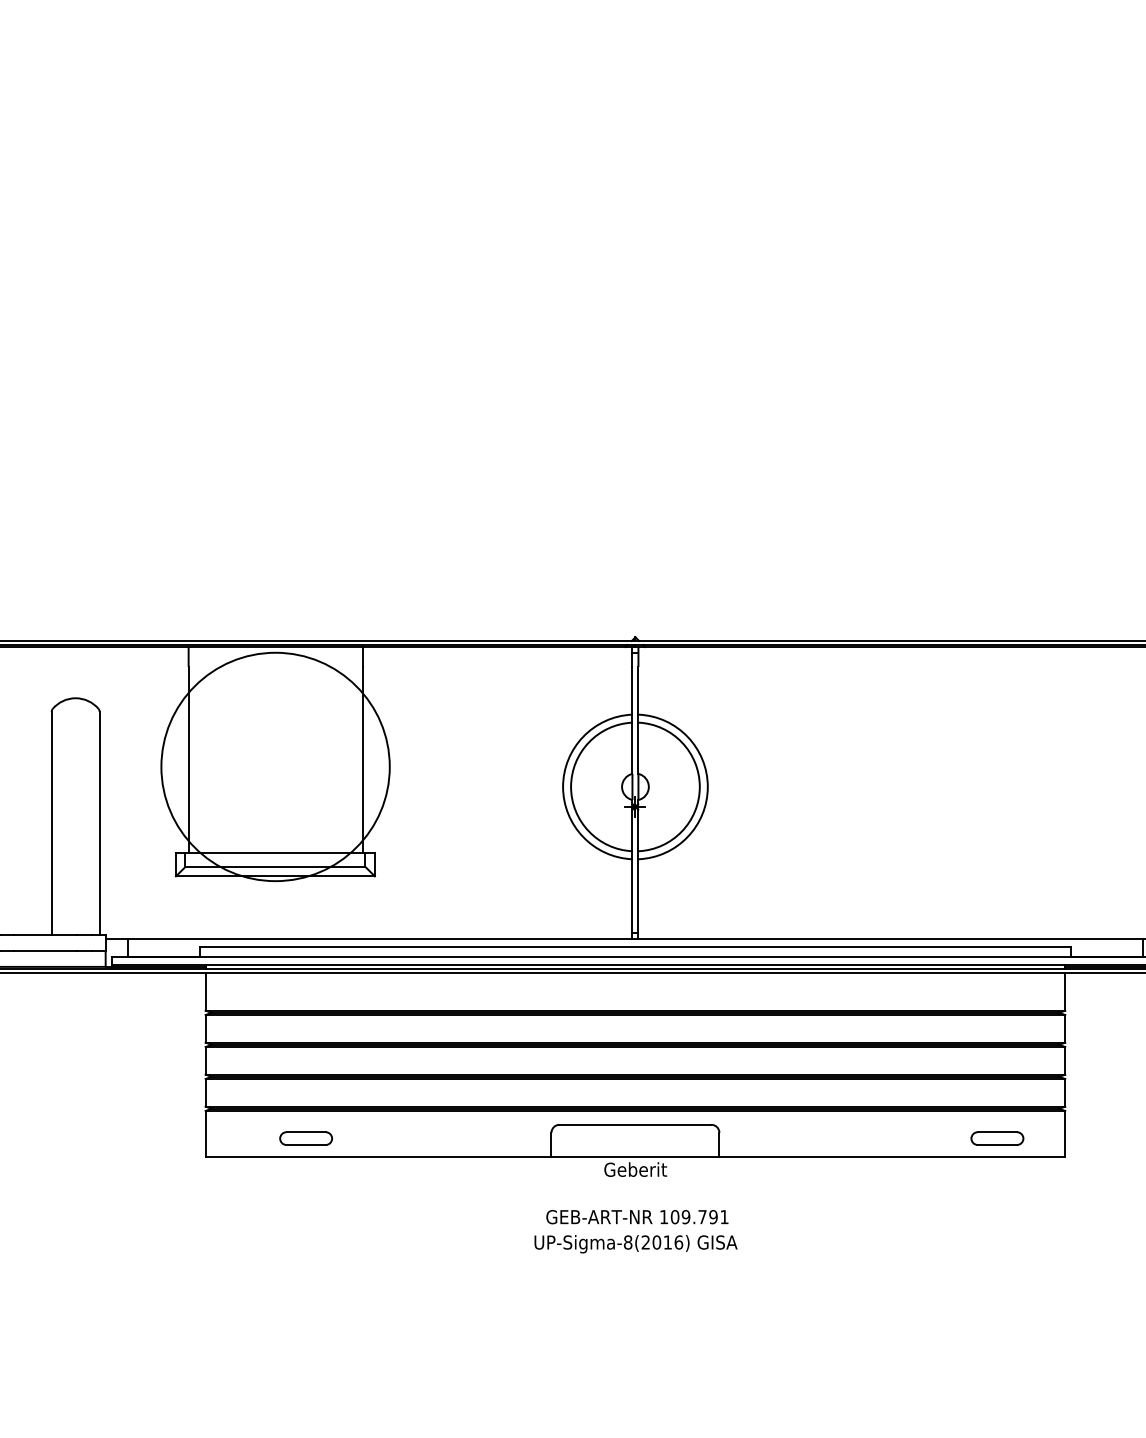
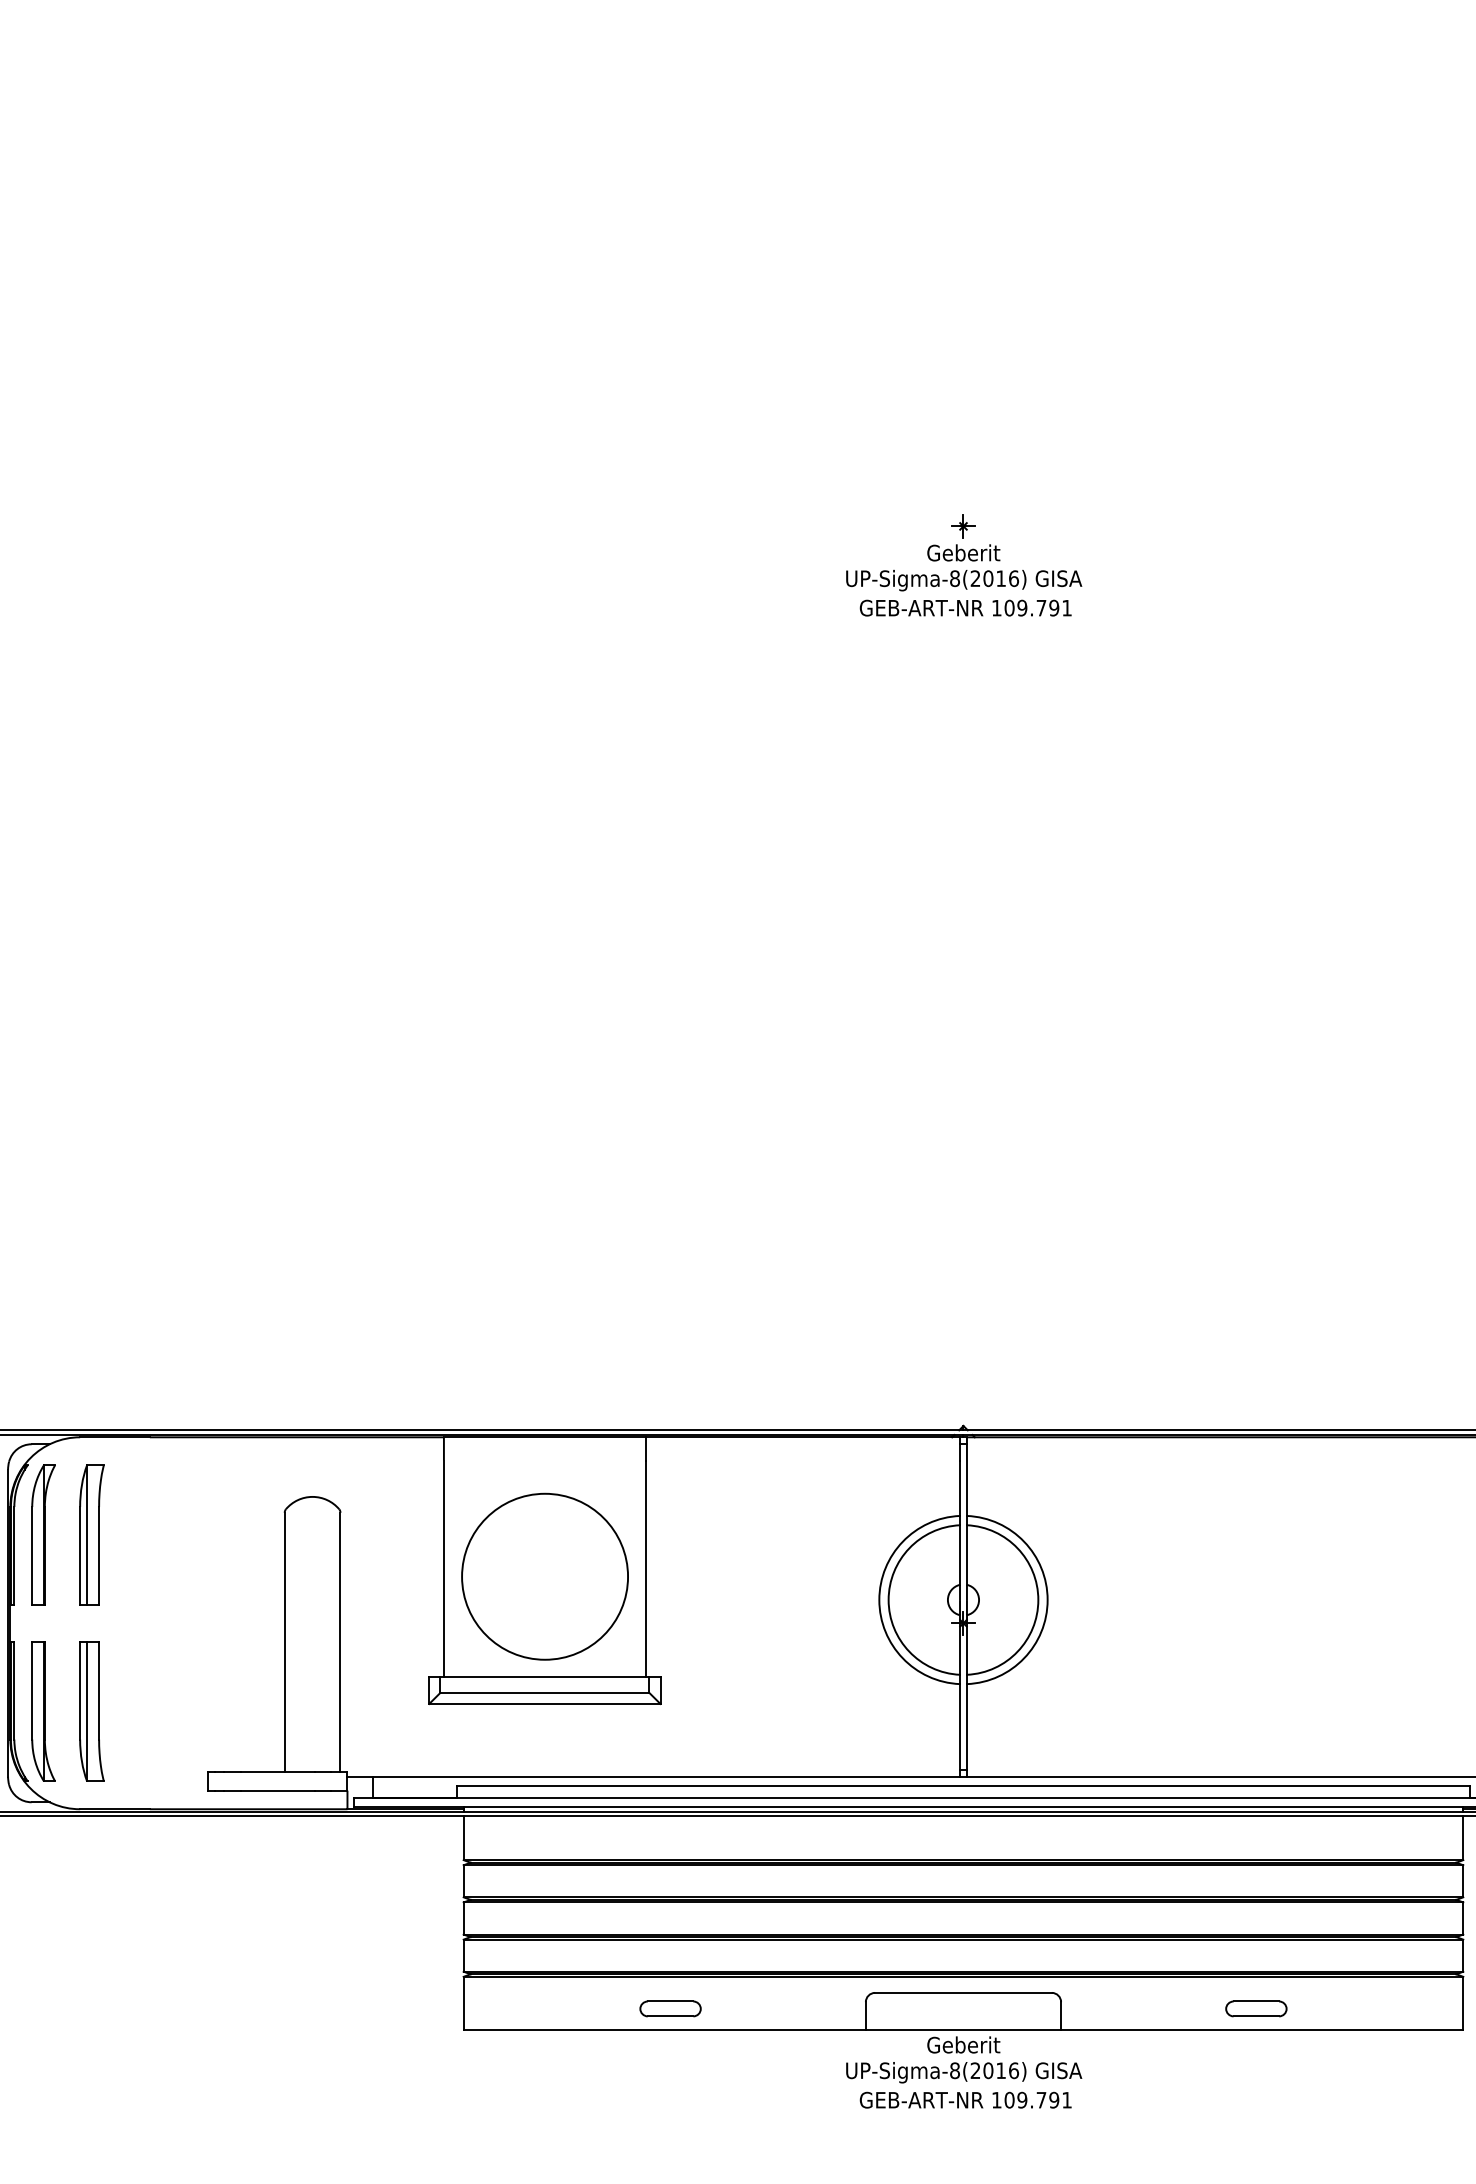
circle: (275, 766) -> (545, 1576), size x0.62
part: (306, 1138) -> (670, 2008), moved
part: (997, 1138) -> (1256, 2008), moved
text: (636, 1244) -> (964, 2072), moved

